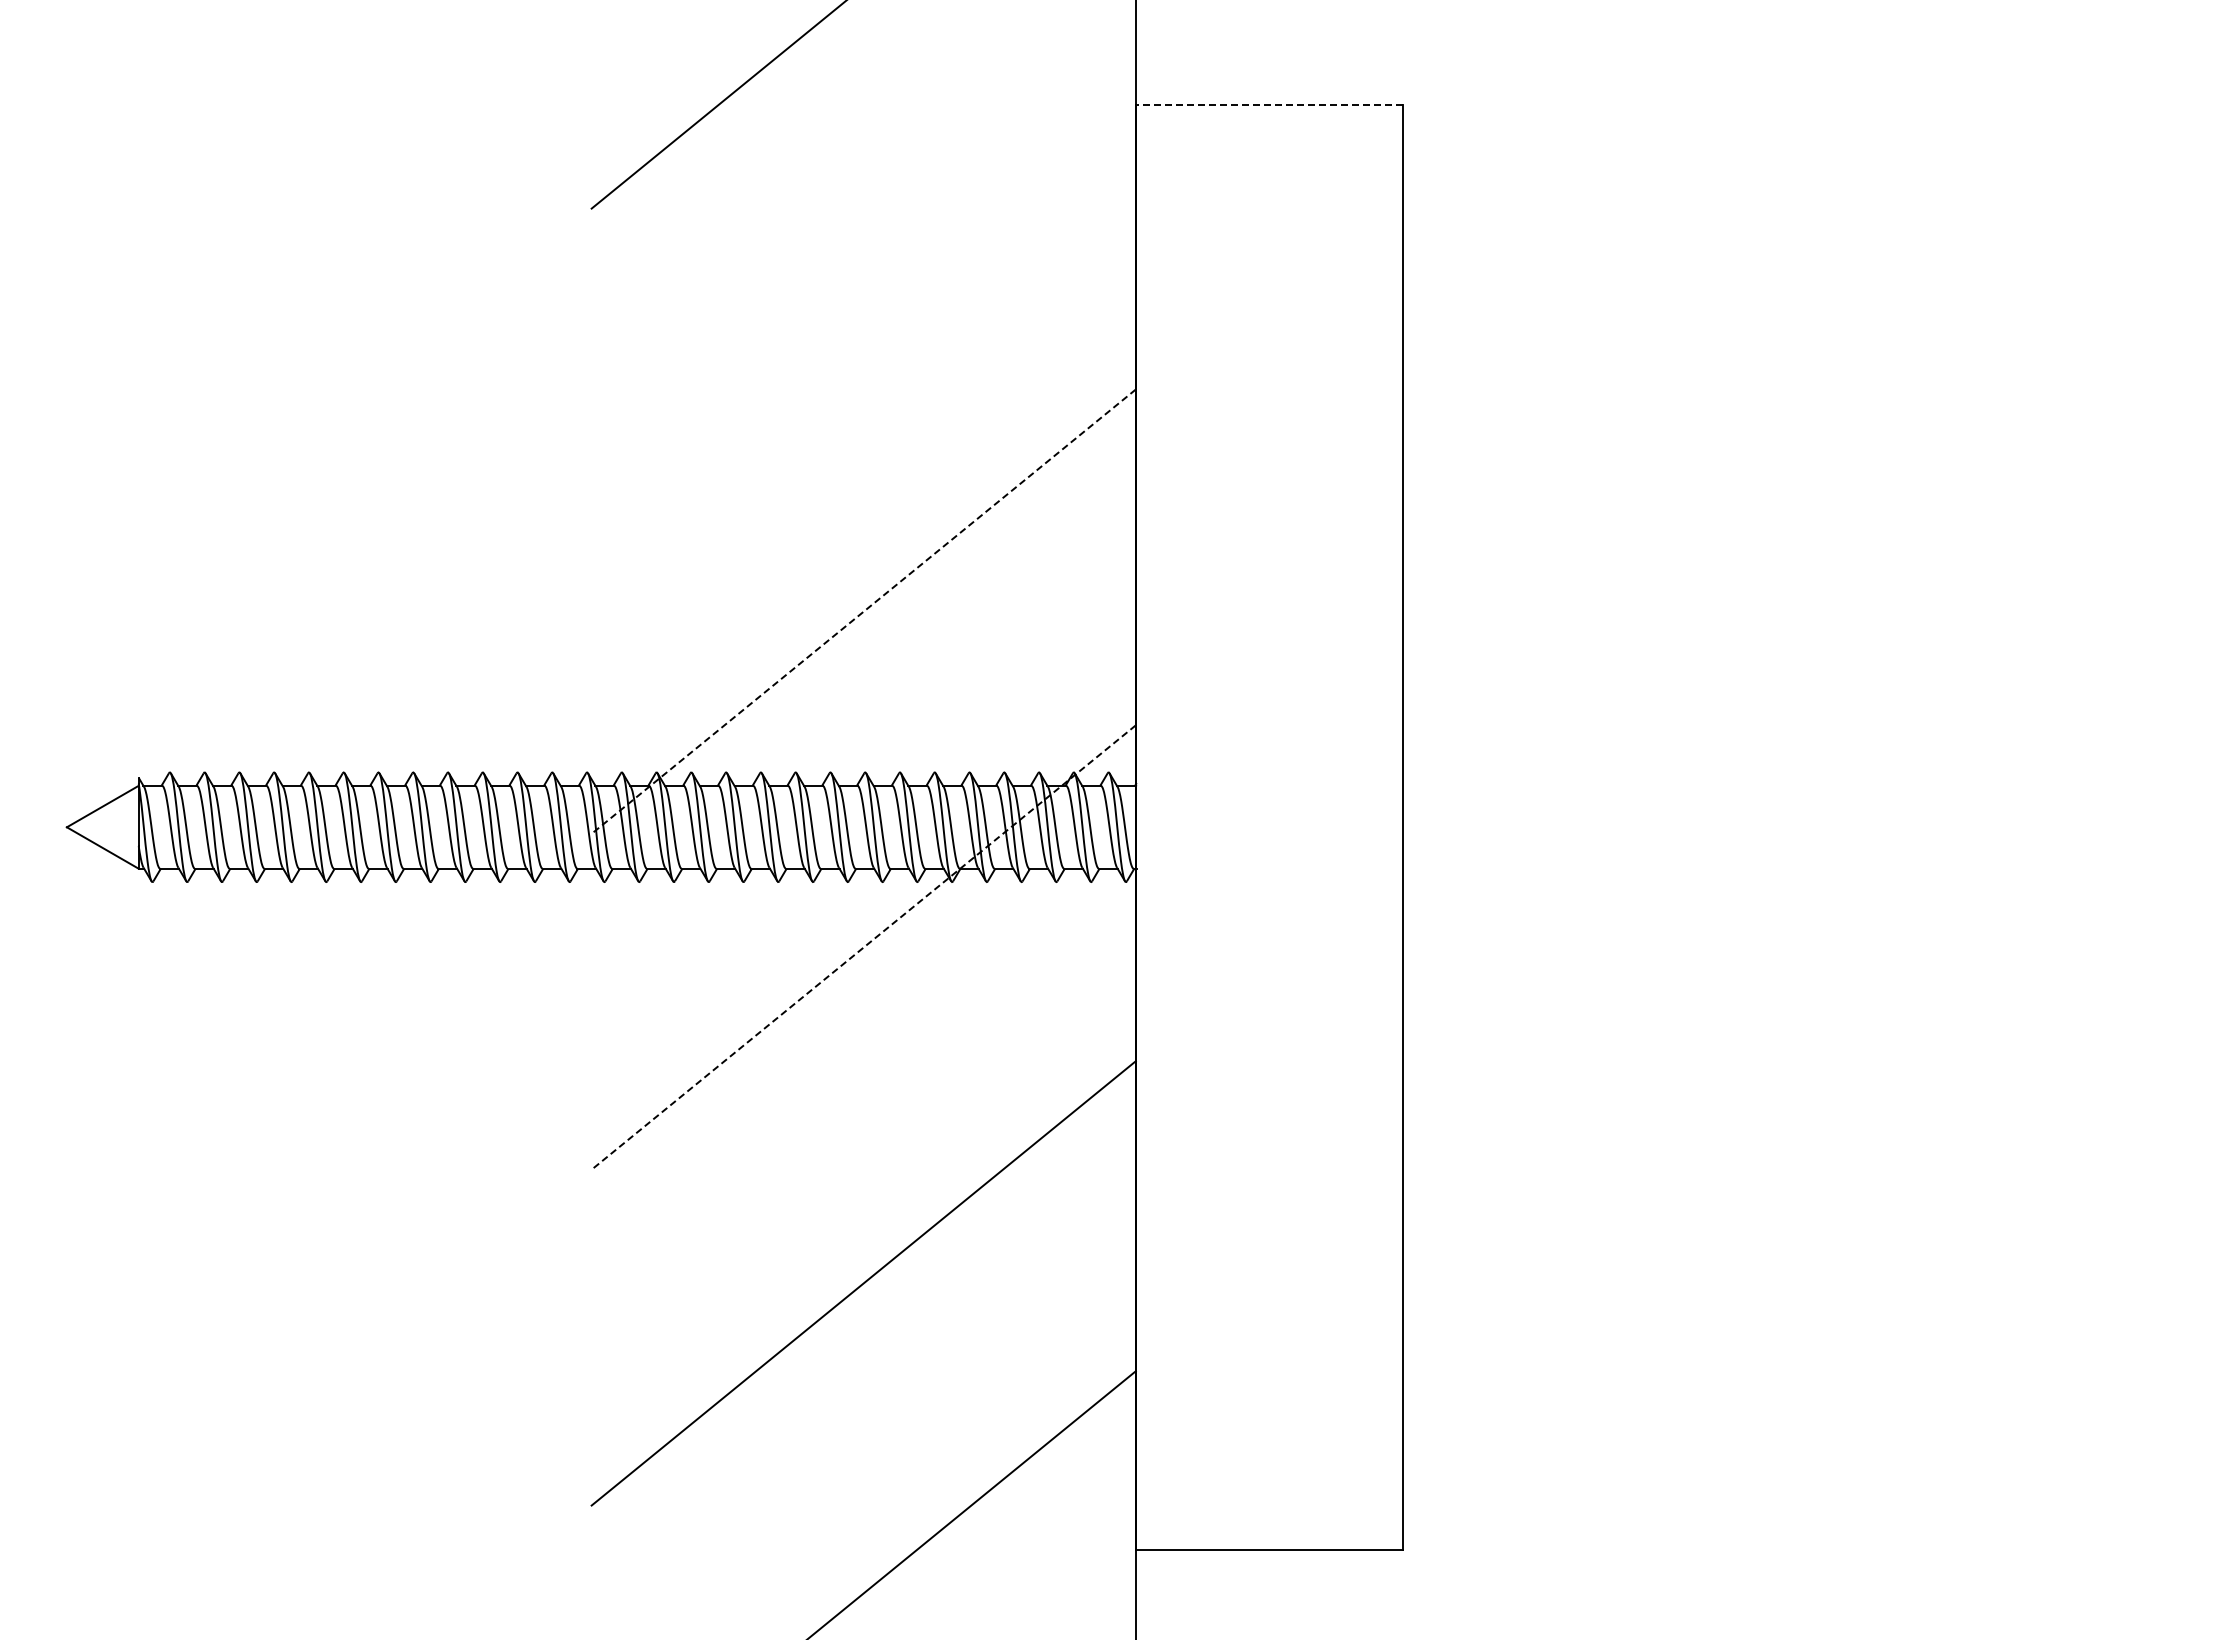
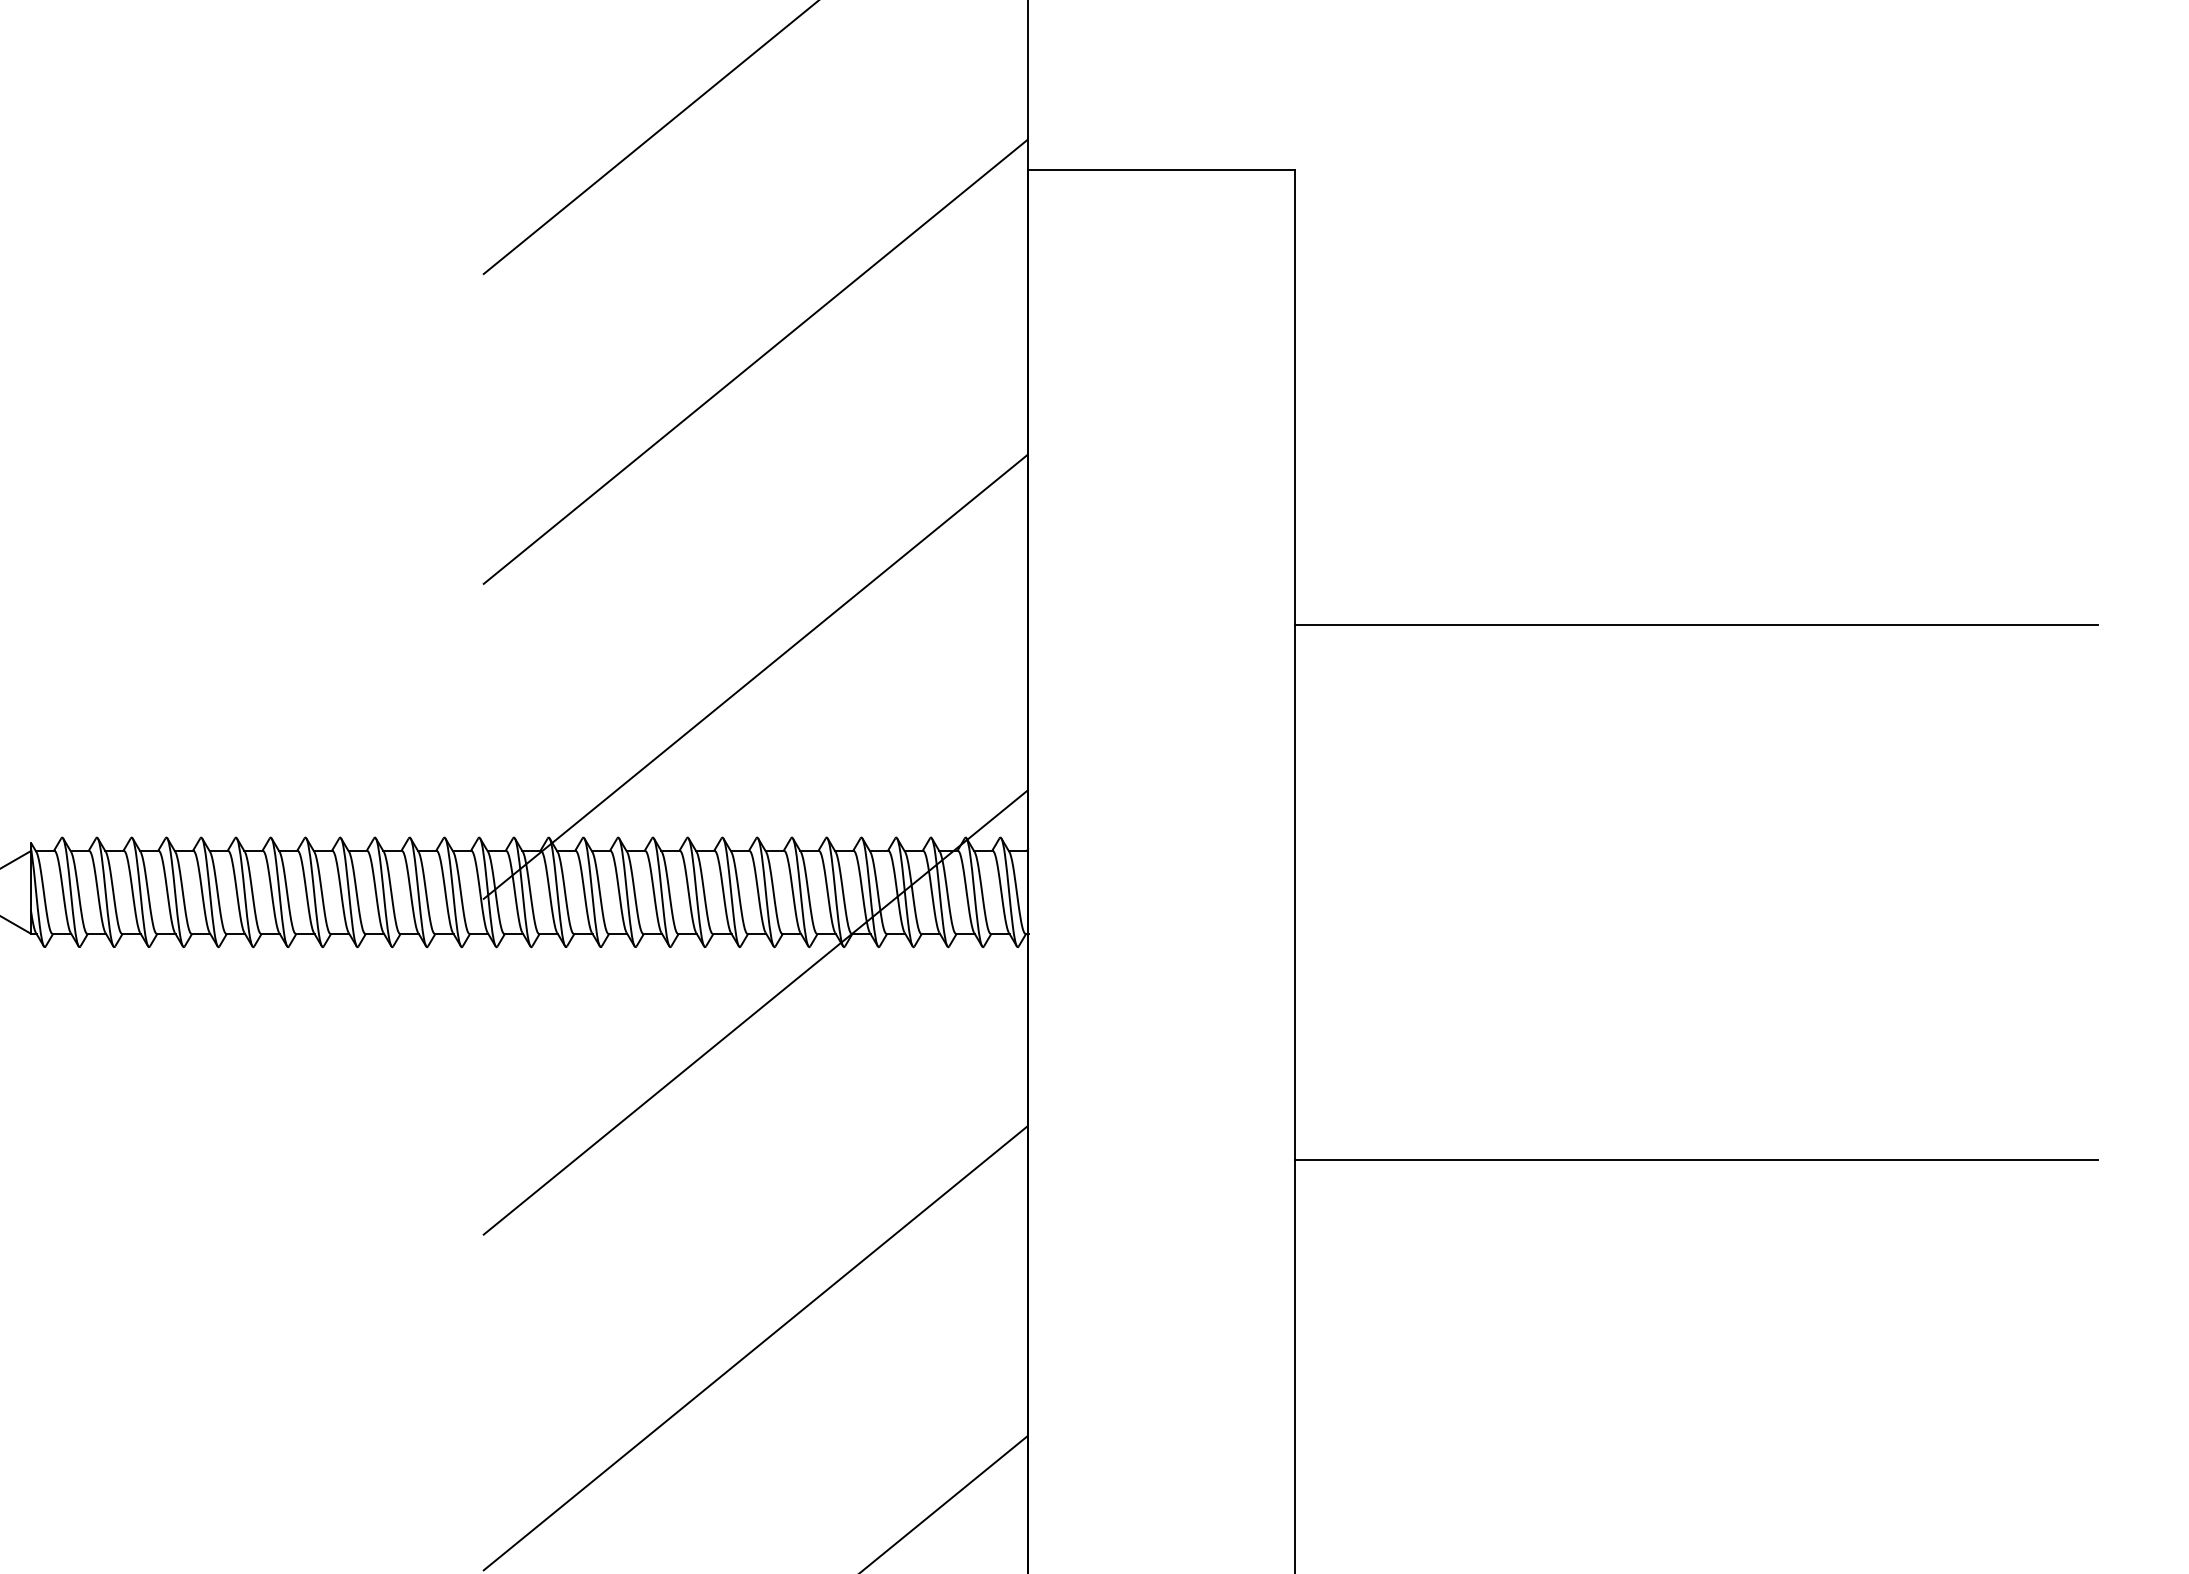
line: (1269, 104) -> (1161, 169), dashed -> solid
line: (863, 296) -> (755, 361), added
line: (1804, 559) -> (1696, 624), added
line: (863, 611) -> (755, 676), dashed -> solid
line: (863, 947) -> (755, 1012), dashed -> solid
line: (1804, 1094) -> (1696, 1159), added

